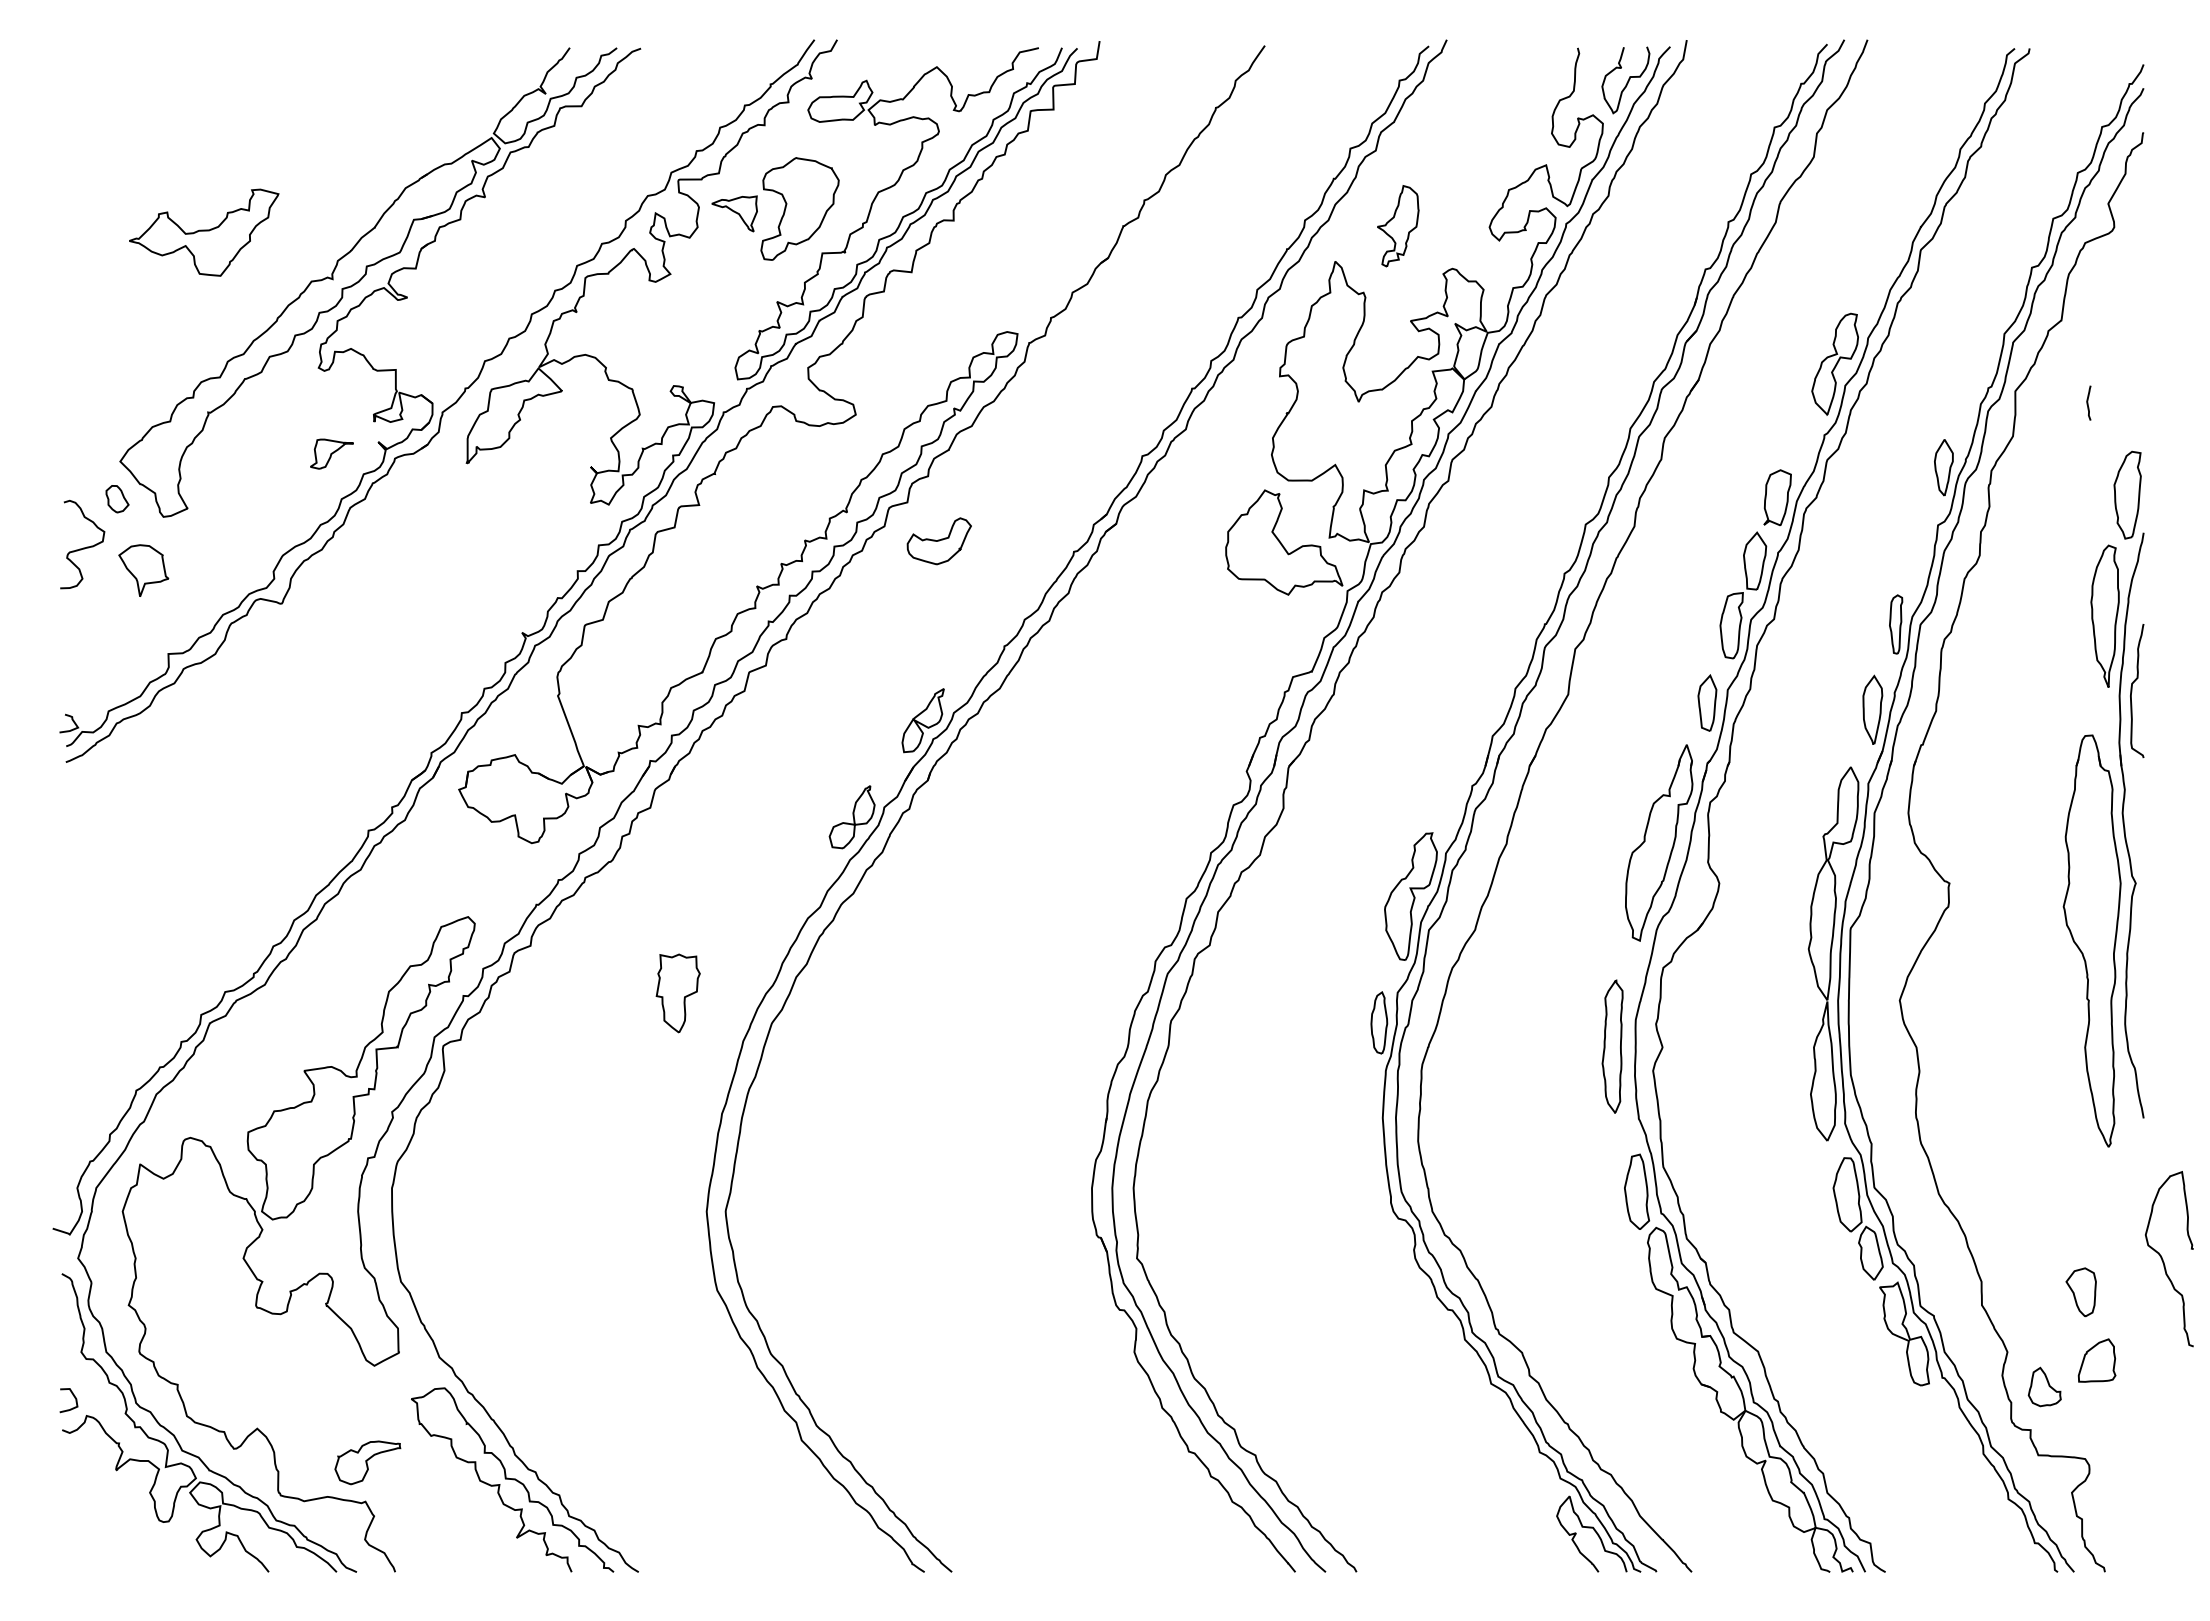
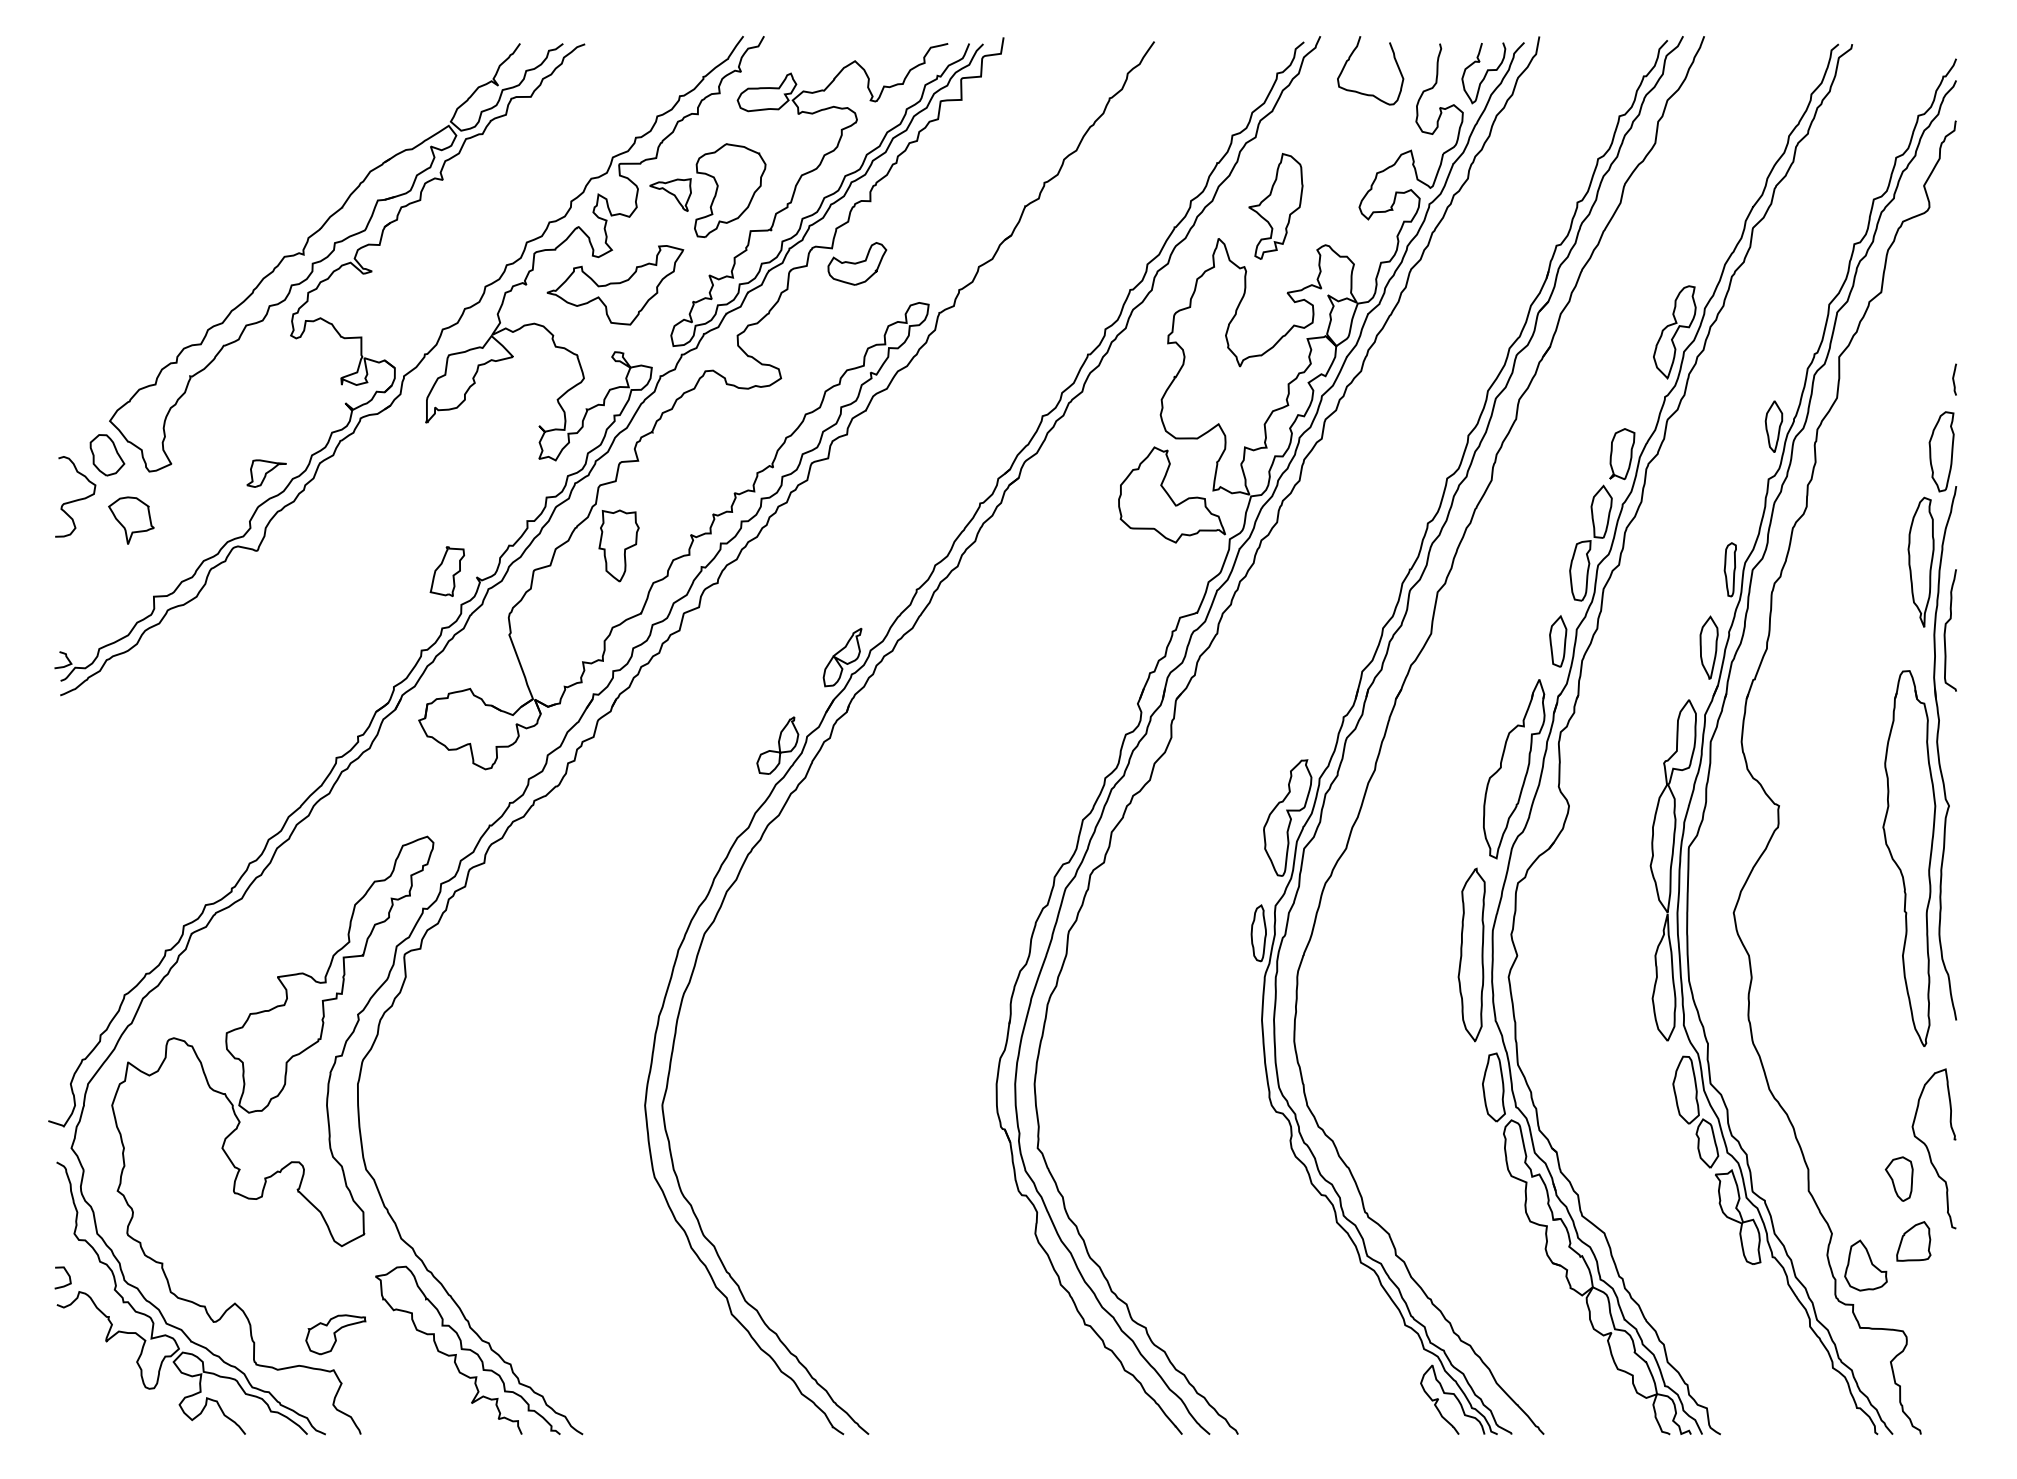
curve: (1478, 66) -> (1349, 60), added
part: (1398, 225) -> (1276, 205), size x1.43
part: (204, 232) -> (615, 285), moved
curve: (2088, 402) -> (1954, 379), moved
part: (331, 453) -> (266, 473), moved
part: (117, 499) -> (107, 455), size x1.67
part: (938, 541) -> (856, 264), moved
part: (489, 626) -> (446, 571), added
part: (677, 993) -> (618, 546), moved
part: (1612, 1046) -> (1471, 954), size x1.43
curve: (2164, 1262) -> (1929, 1151), moved
part: (2044, 1386) -> (1865, 1265), size x1.43

